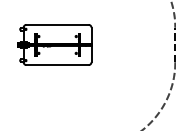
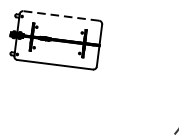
line: (57, 24) -> (61, 15), solid -> dashed

